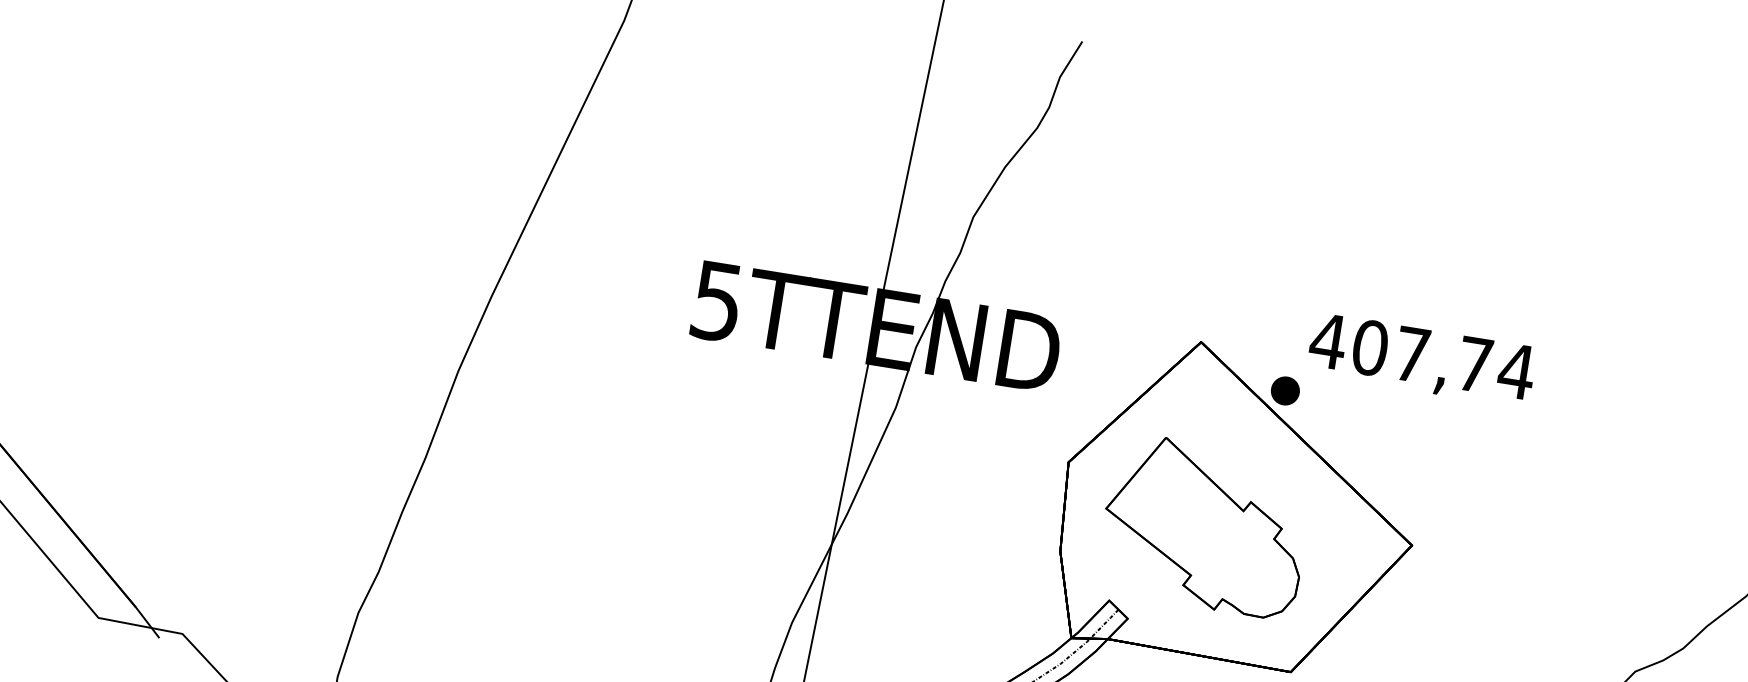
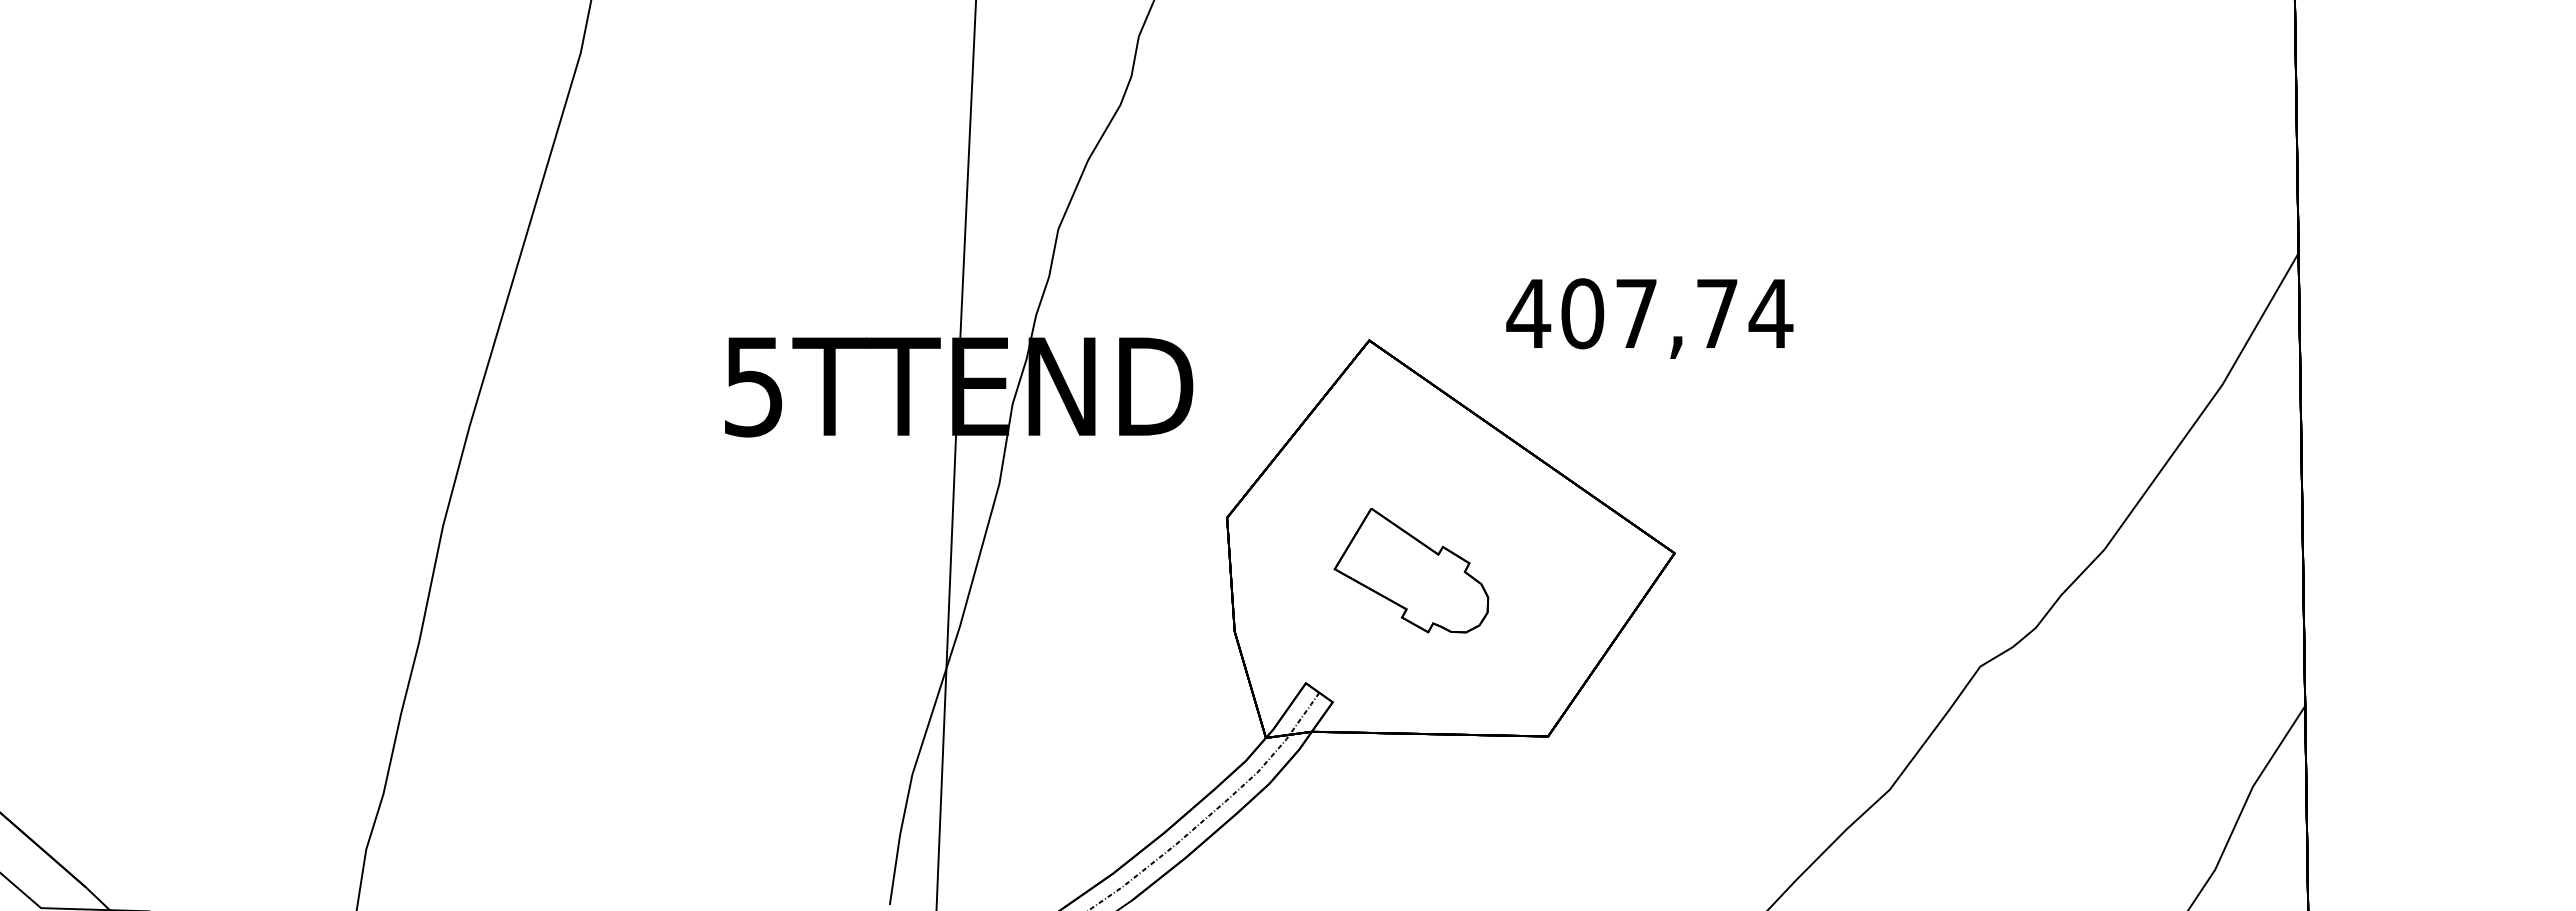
part: (1285, 390) -> (1484, 384), removed
part: (1205, 526) -> (1411, 570), size x0.6

